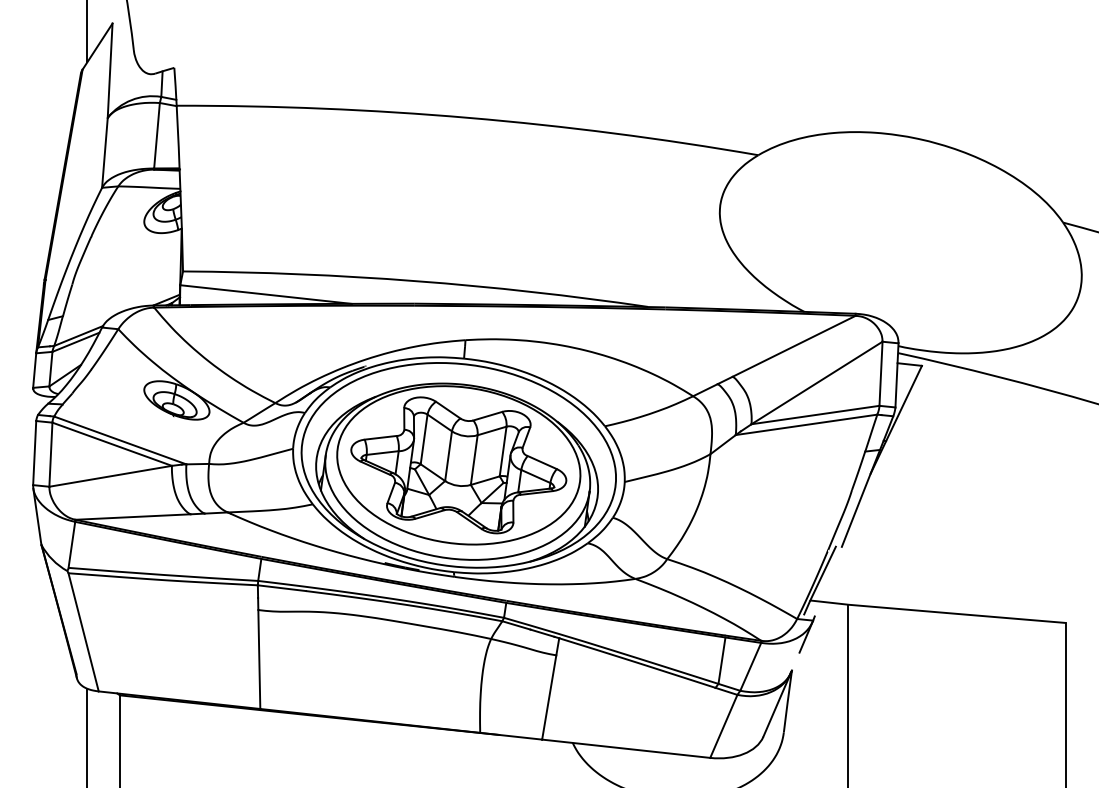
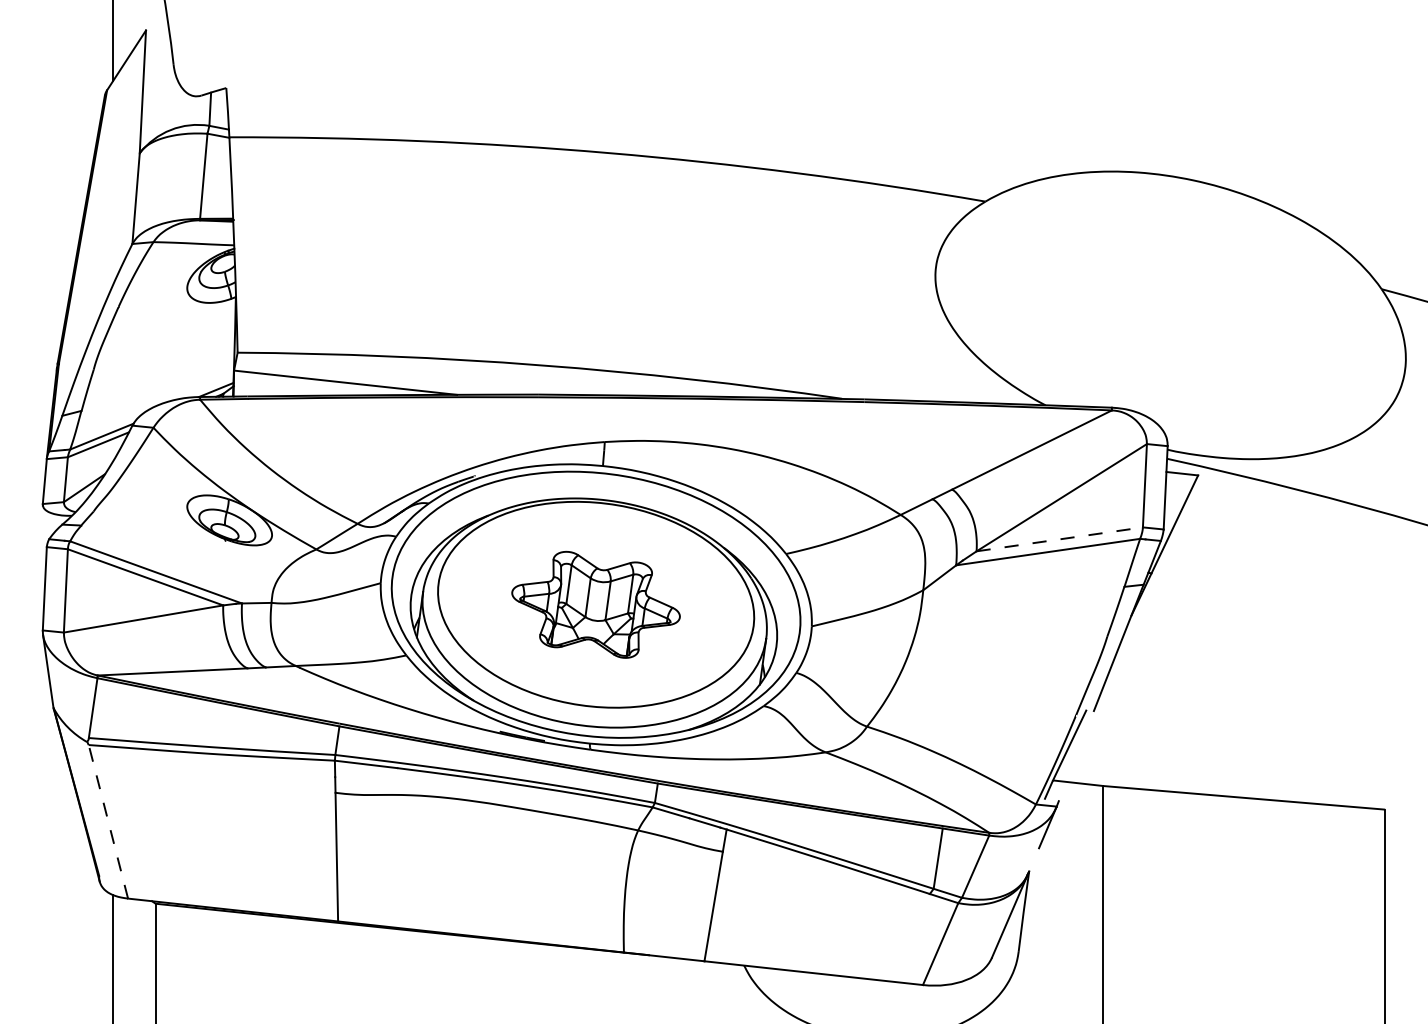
line: (816, 415) -> (1060, 539), solid -> dashed
part: (458, 465) -> (595, 604), size x0.6
line: (83, 632) -> (108, 821), solid -> dashed

